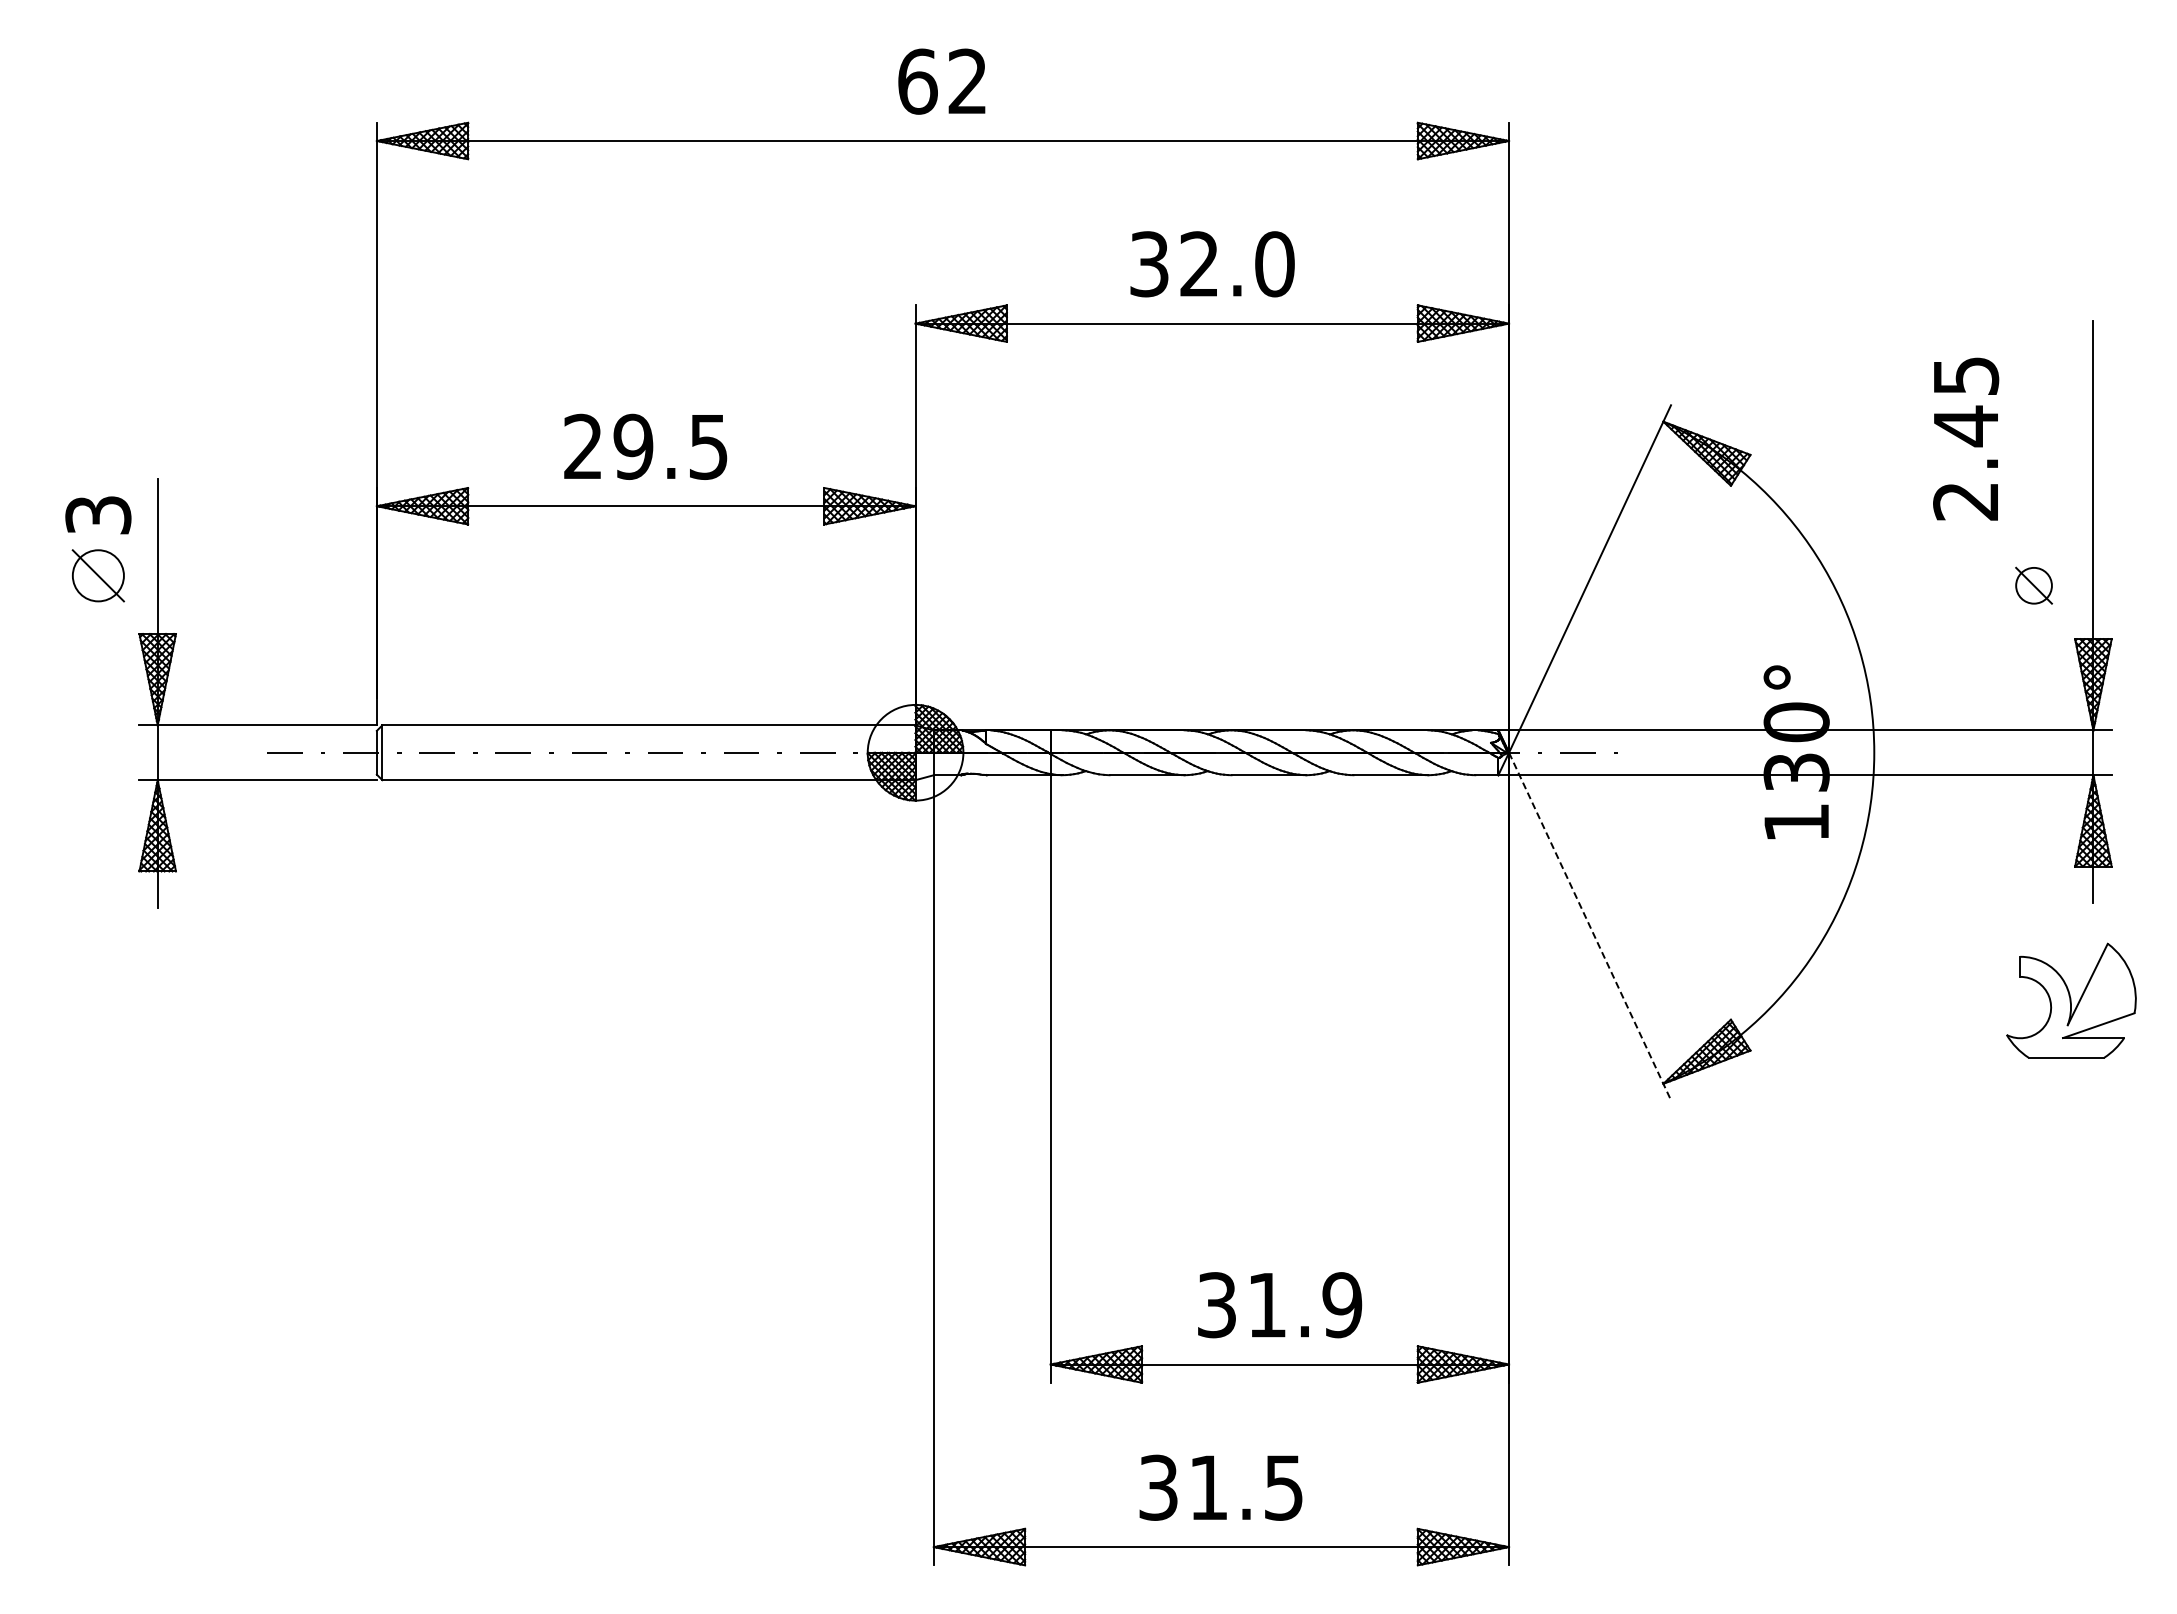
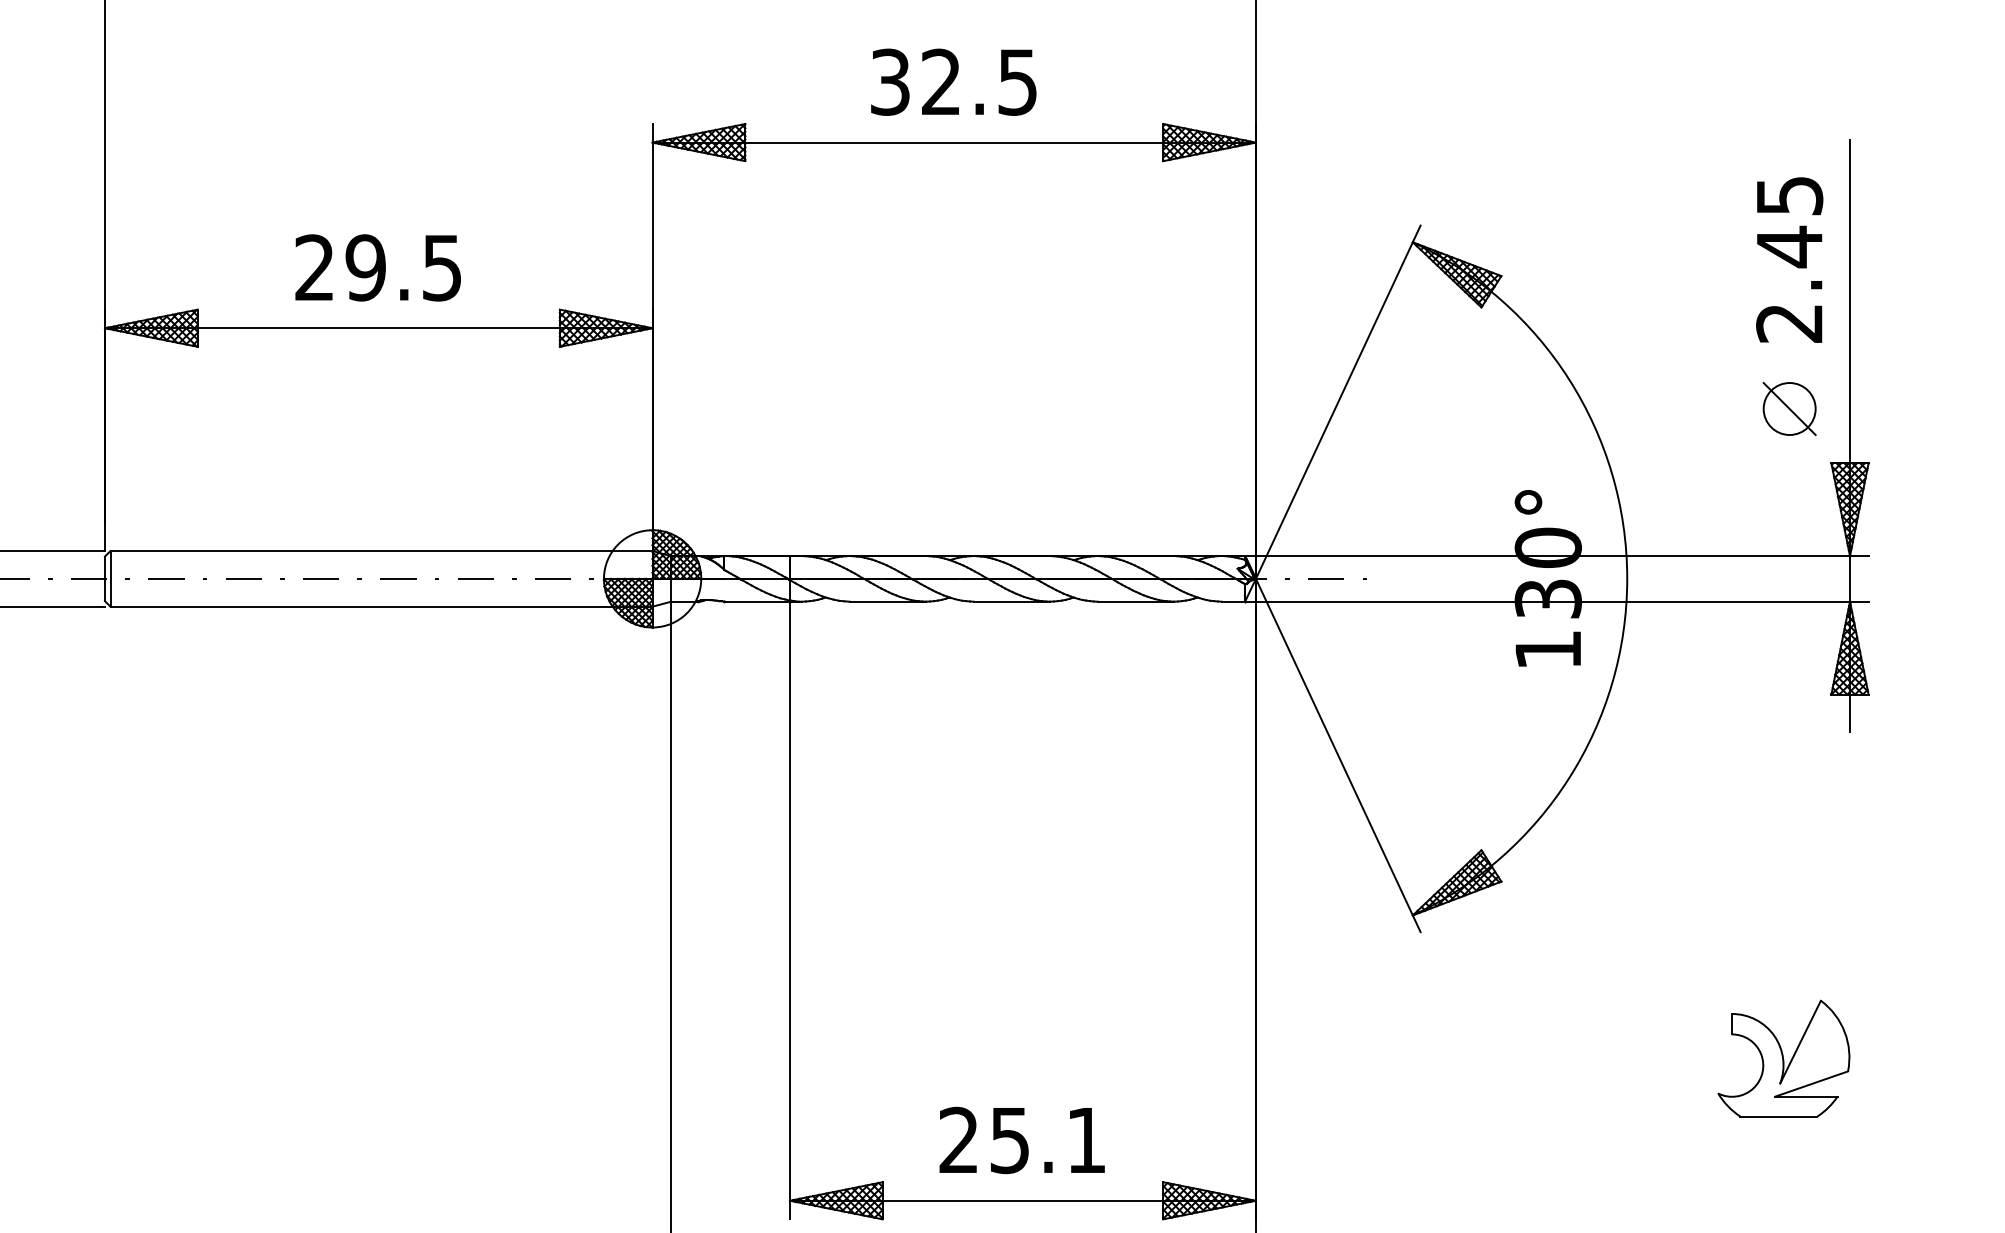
text: (1274, 264) -> (1017, 82), 32.0 -> 32.5
text: (1966, 438) -> (1790, 259), moved
part: (2033, 585) -> (1789, 408), size x1.43
line: (1590, 926) -> (1338, 755), dashed -> solid
part: (2071, 1000) -> (1784, 1058), moved
text: (1279, 1305) -> (1022, 1140), 31.9 -> 25.1

